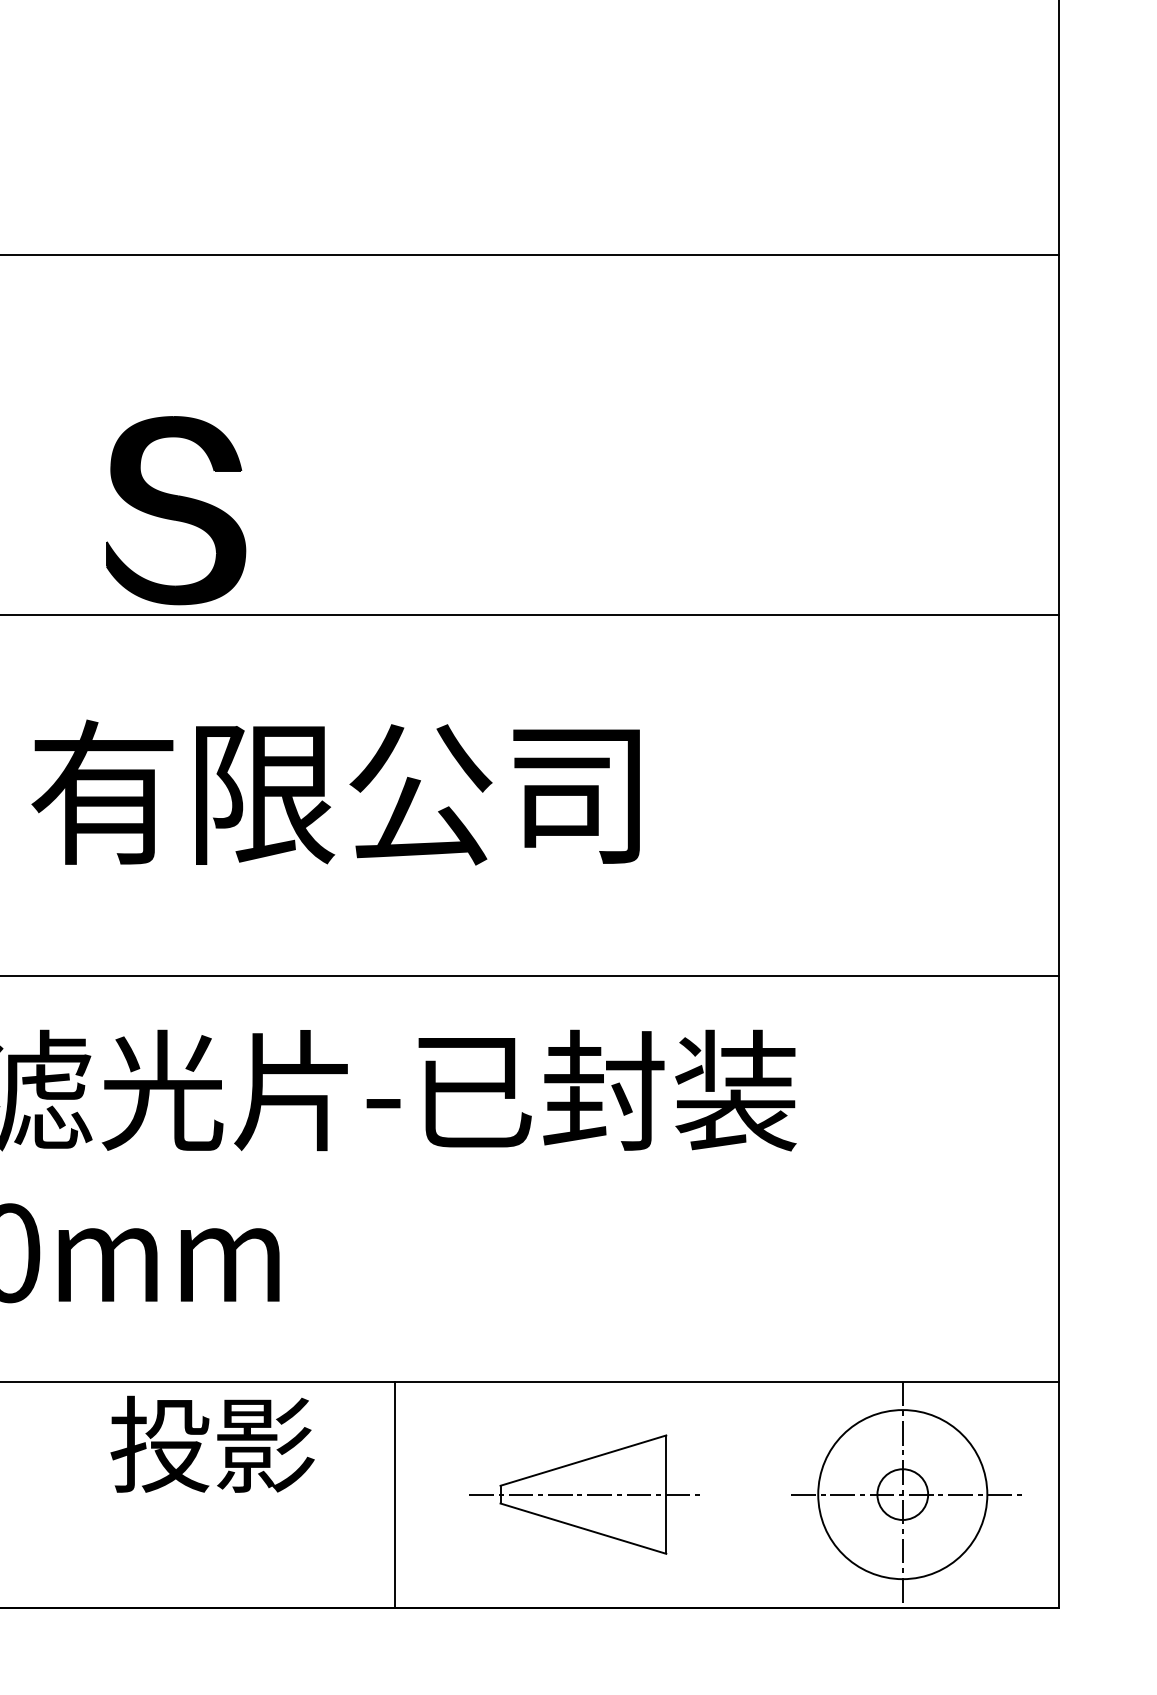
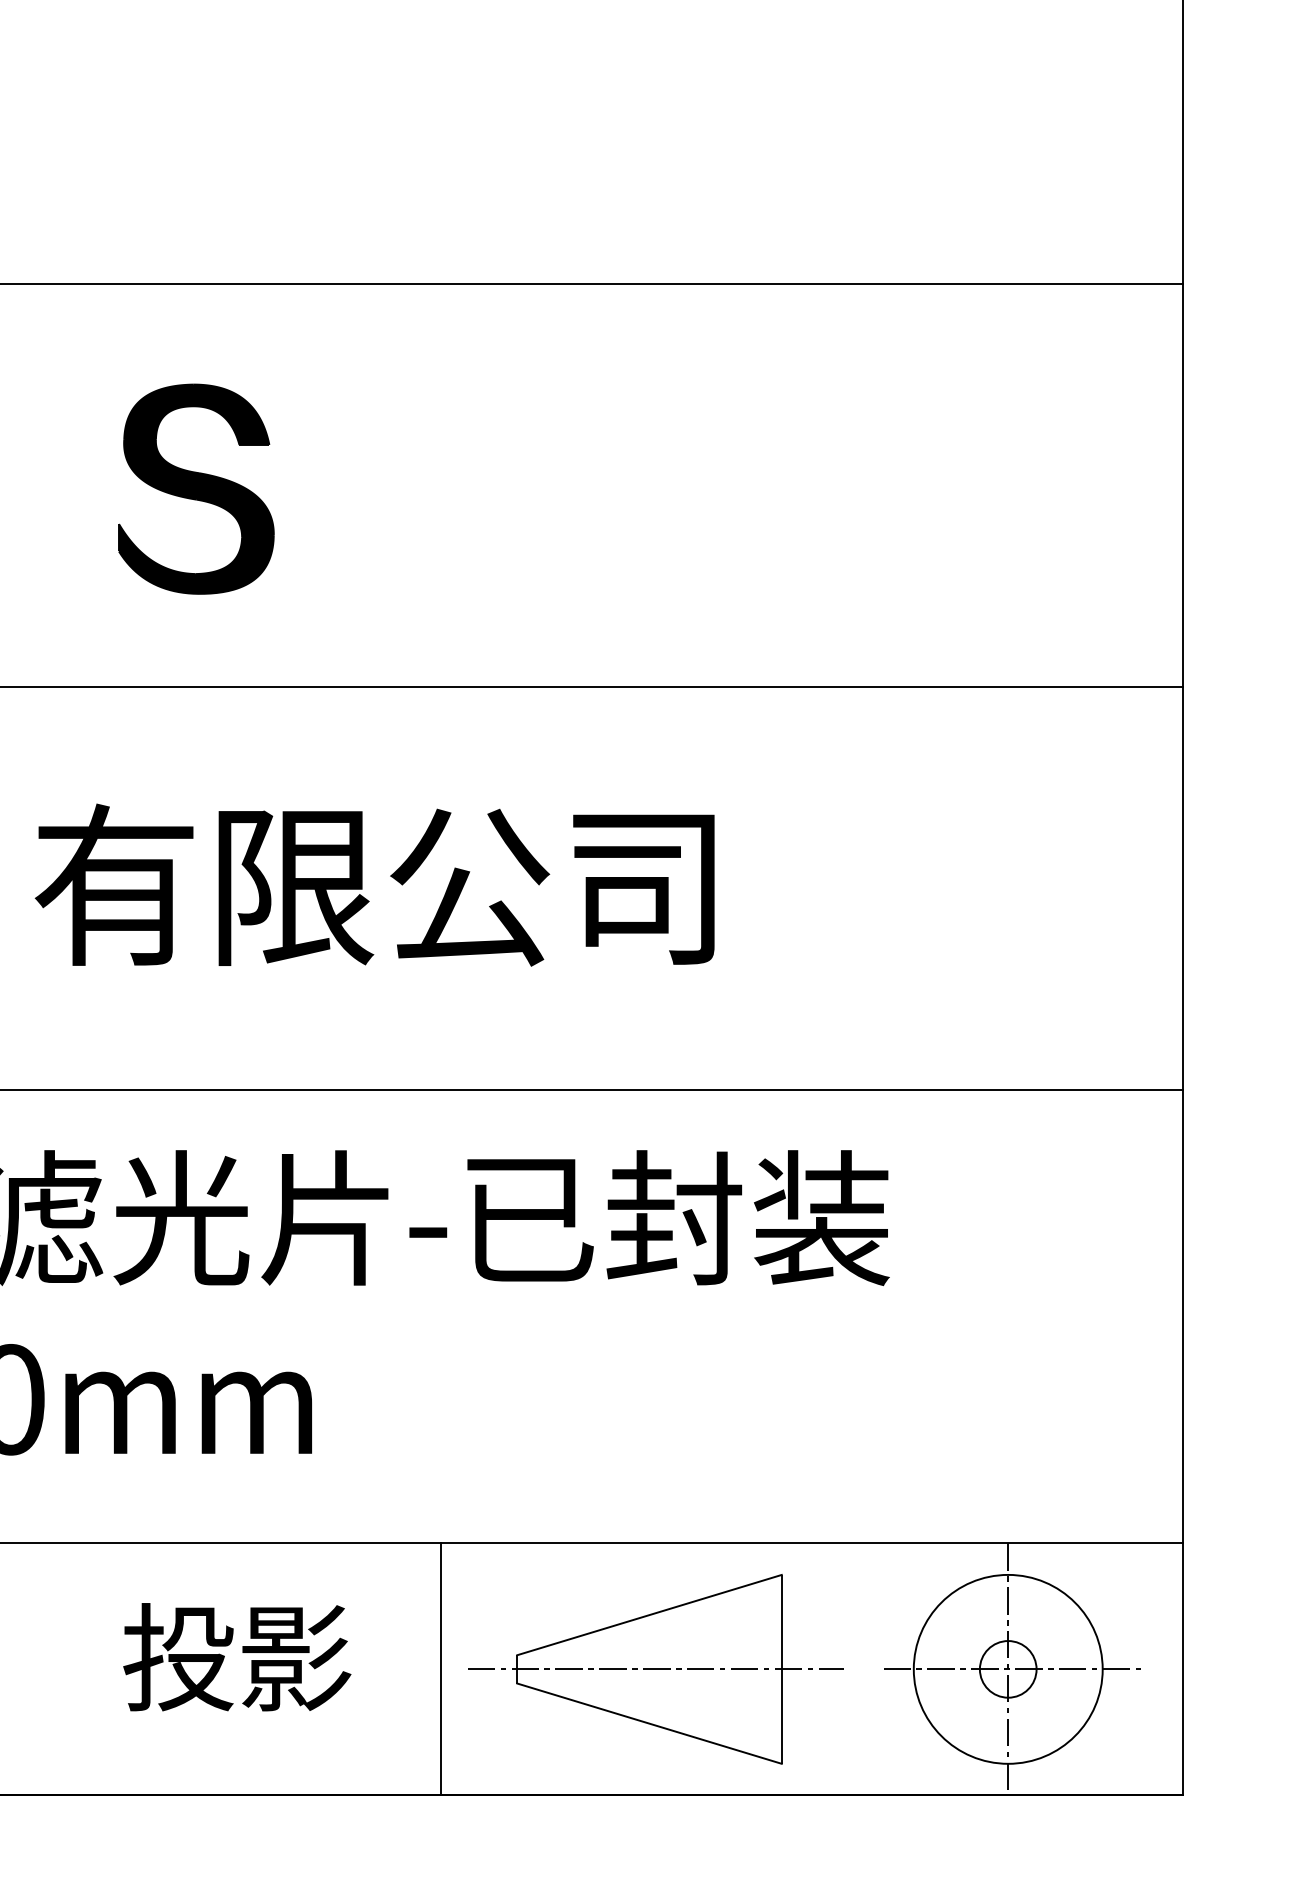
part: (176, 510) -> (196, 488), moved
text: (212, 1444) -> (237, 1657), moved
part: (587, 1494) -> (655, 1669), size x1.43

